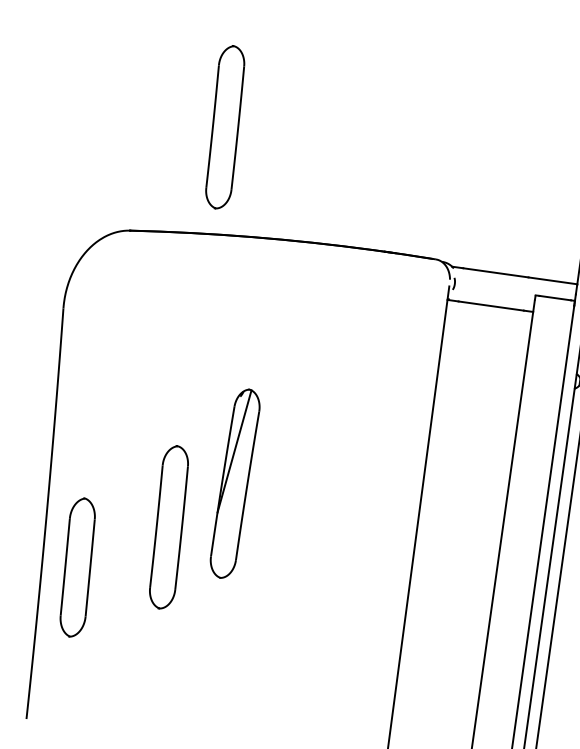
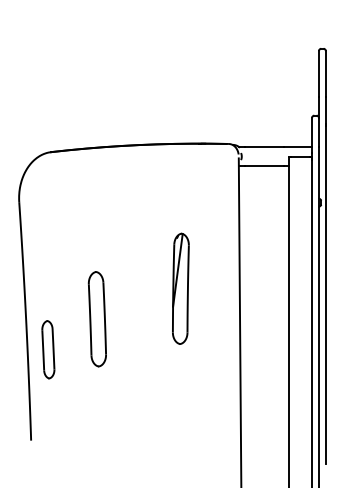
part: (223, 127) -> (96, 85), removed
part: (234, 483) -> (180, 288), moved
part: (78, 567) -> (48, 349), size x0.71

